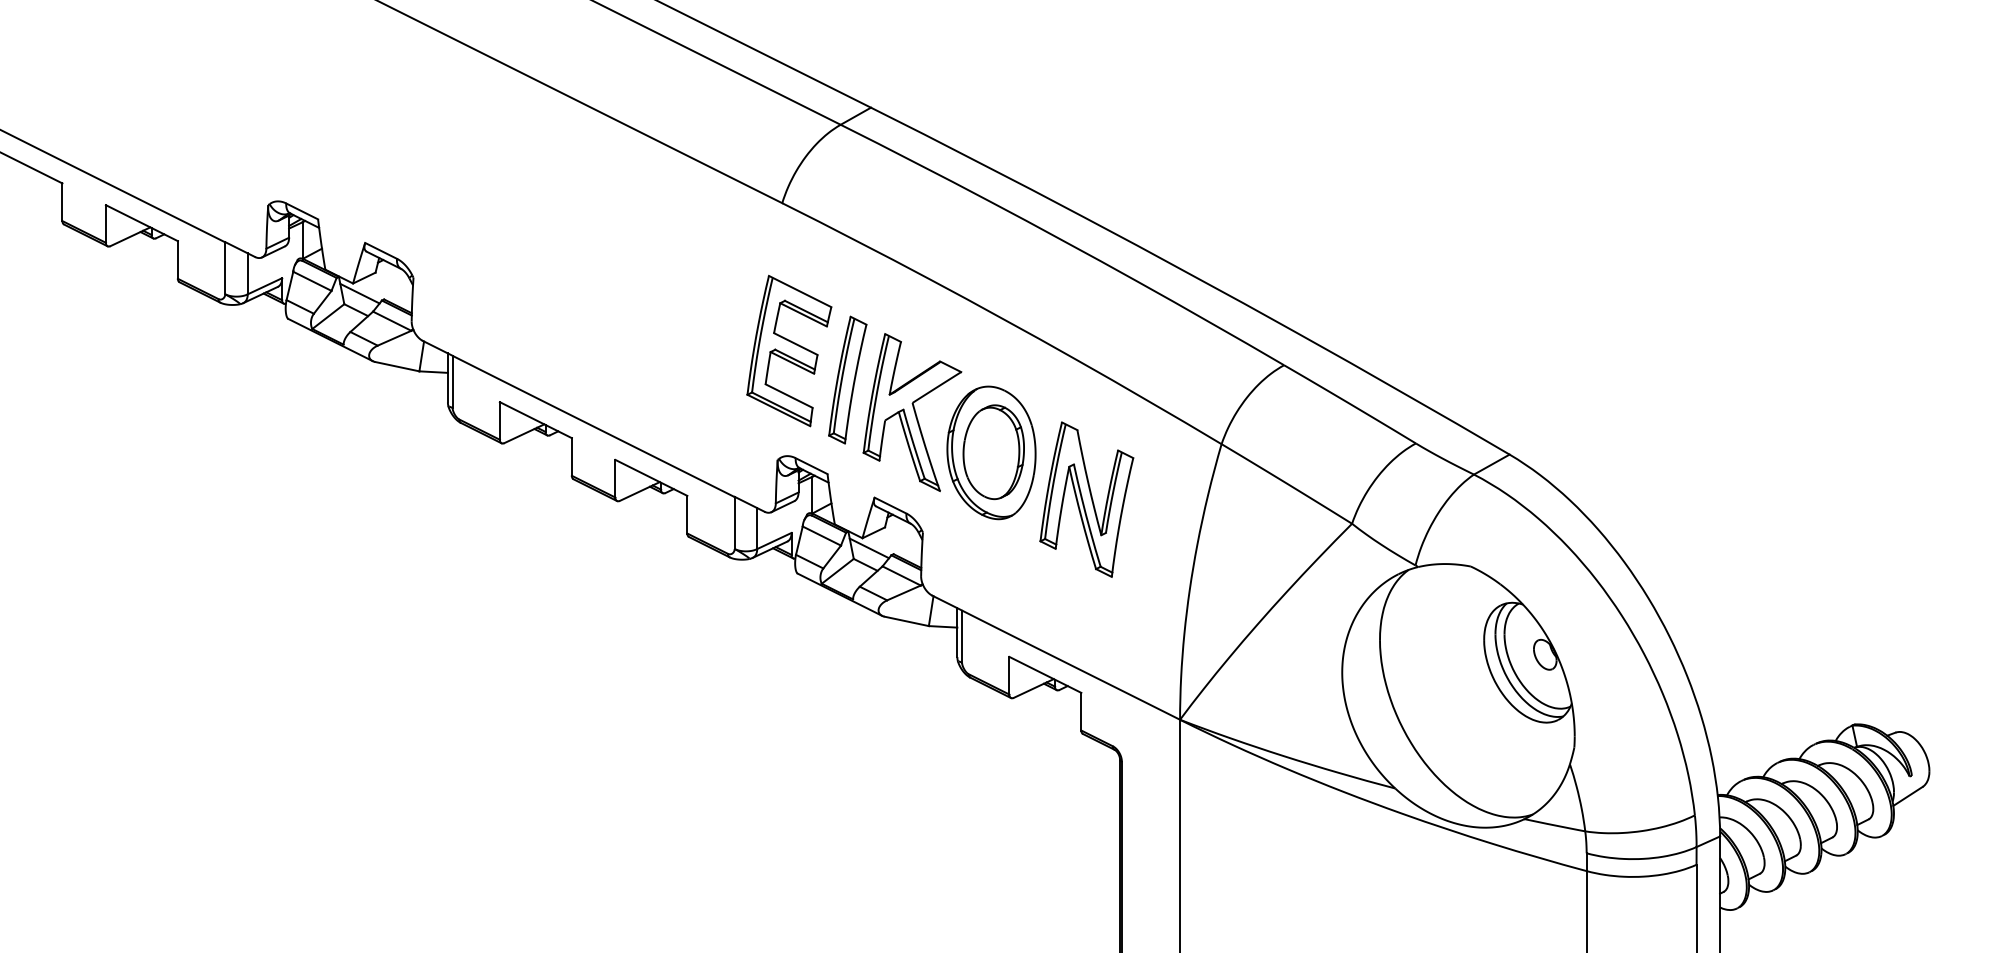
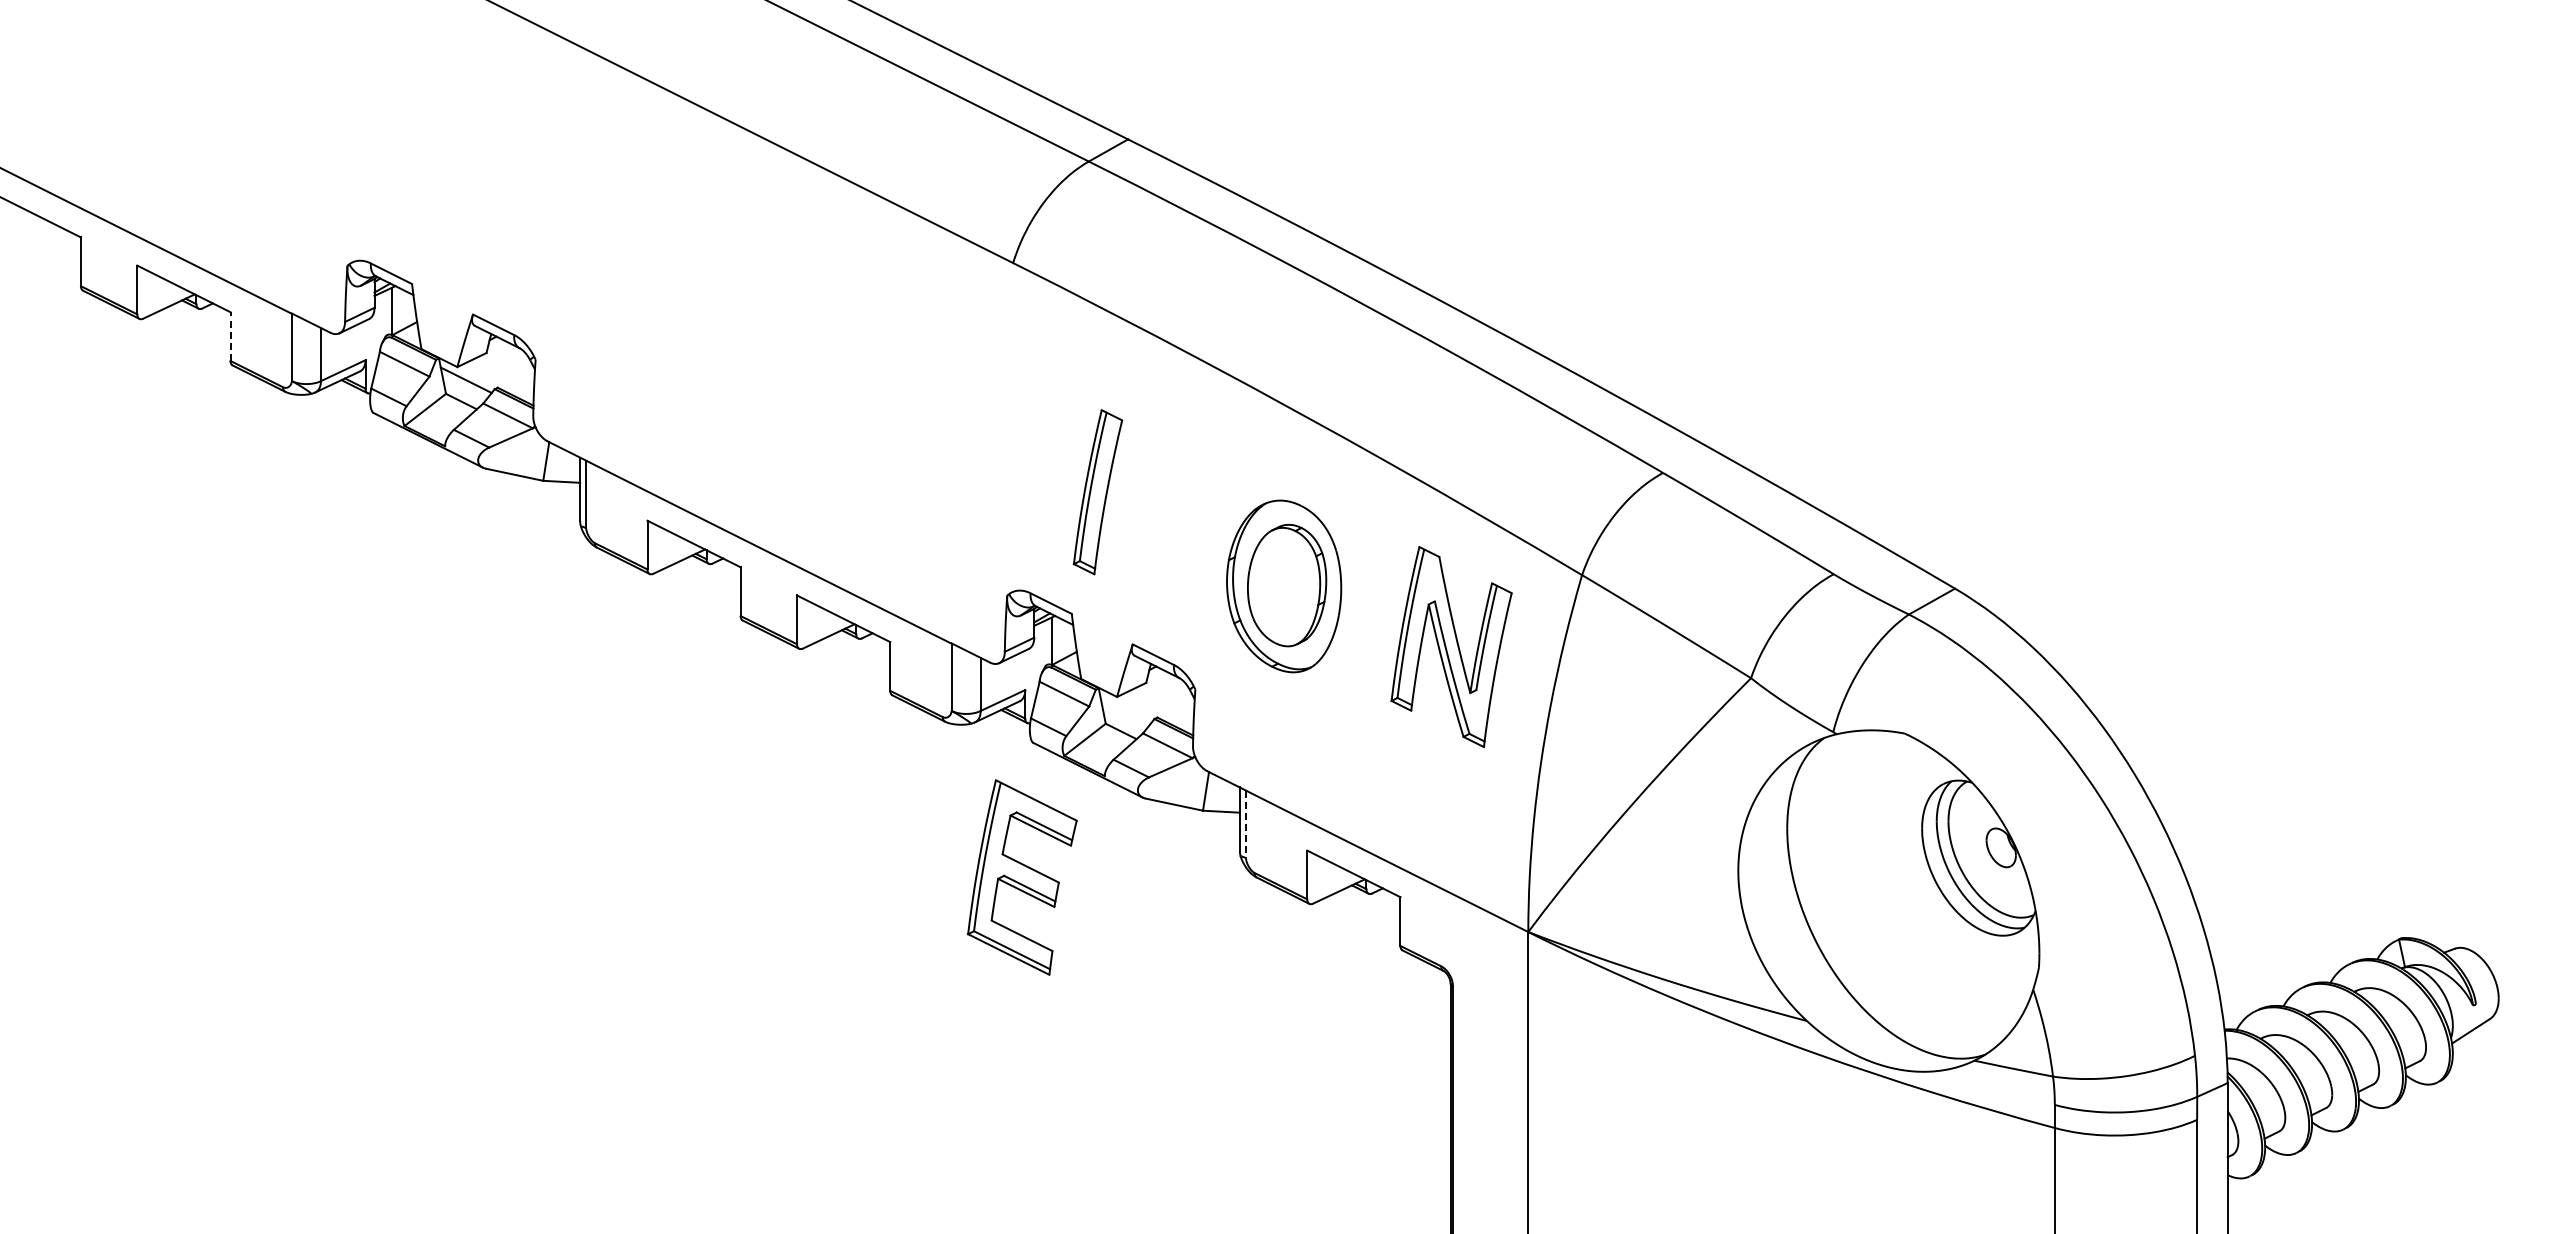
line: (177, 259) -> (230, 336), solid -> dashed
part: (789, 351) -> (1022, 877), moved
part: (912, 412) -> (1181, 533), removed
part: (1086, 500) -> (1451, 647), moved
line: (869, 547) -> (1125, 709), removed
line: (961, 636) -> (1245, 824), solid -> dashed

